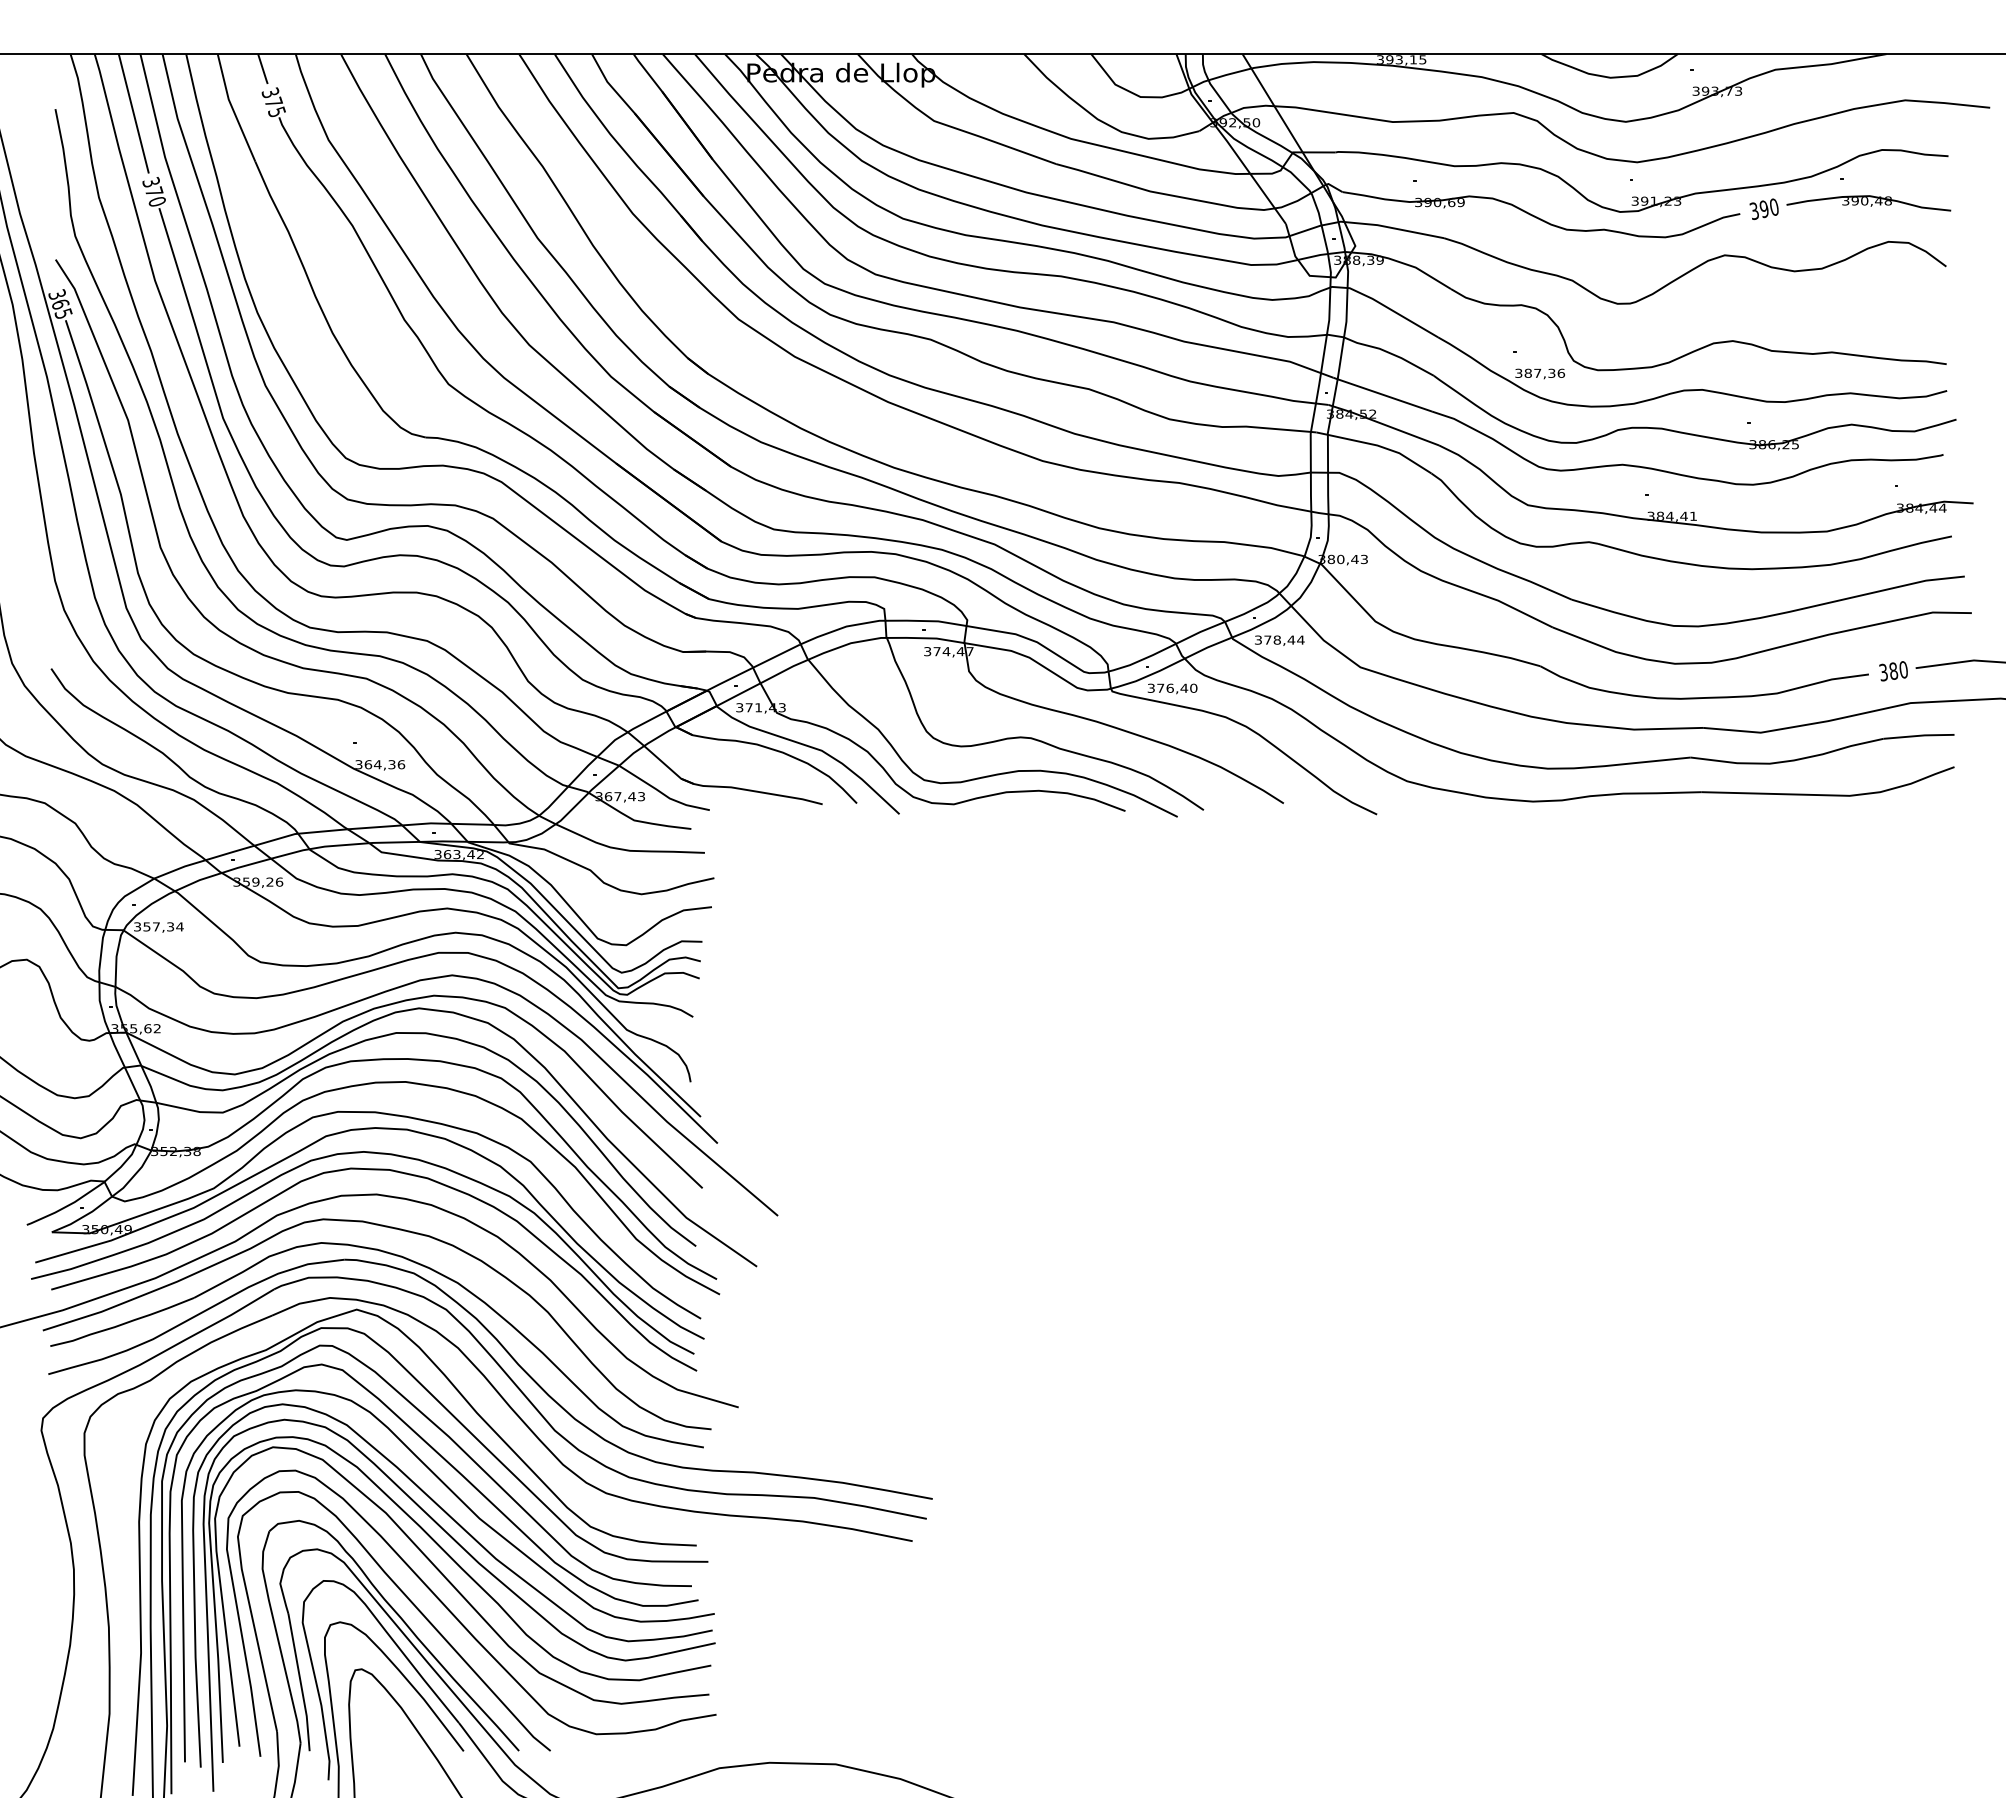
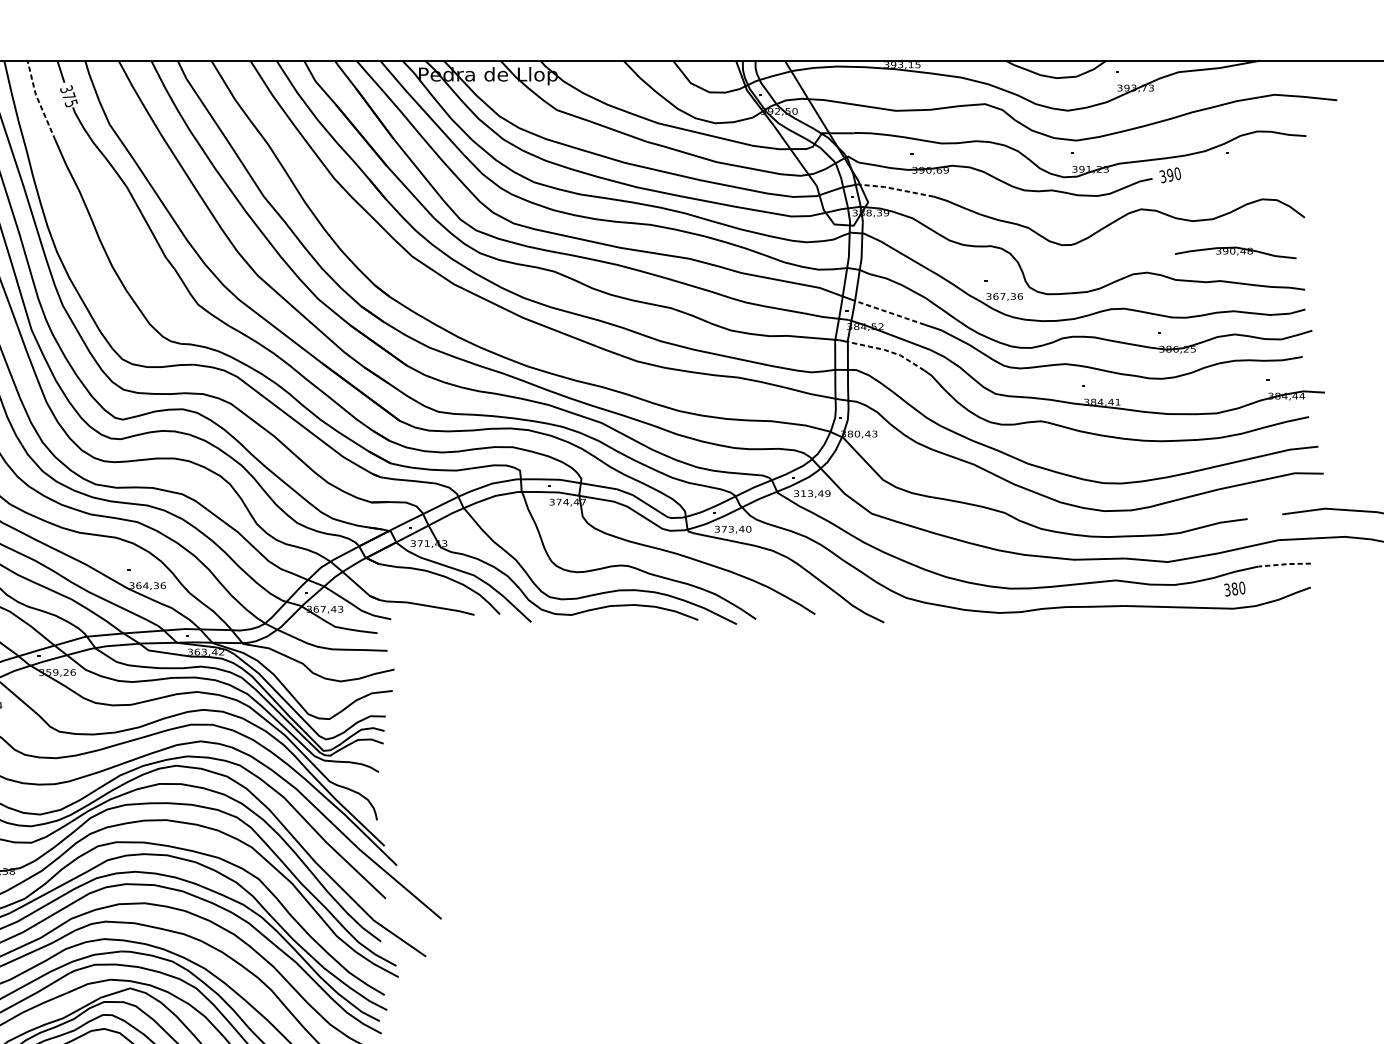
line: (232, 108) -> (38, 100), solid -> dashed
part: (1868, 203) -> (1235, 253), moved
line: (1393, 228) -> (896, 189), solid -> dashed
text: (1527, 372) -> (995, 295), 387,36 -> 367,36
line: (1384, 395) -> (889, 312), solid -> dashed
line: (1382, 447) -> (888, 351), solid -> dashed
text: (1284, 639) -> (815, 493), 378,44 -> 313,49
text: (1893, 671) -> (1234, 589), moved
text: (1169, 687) -> (730, 528), 376,40 -> 373,40
line: (1918, 735) -> (1284, 564), solid -> dashed

